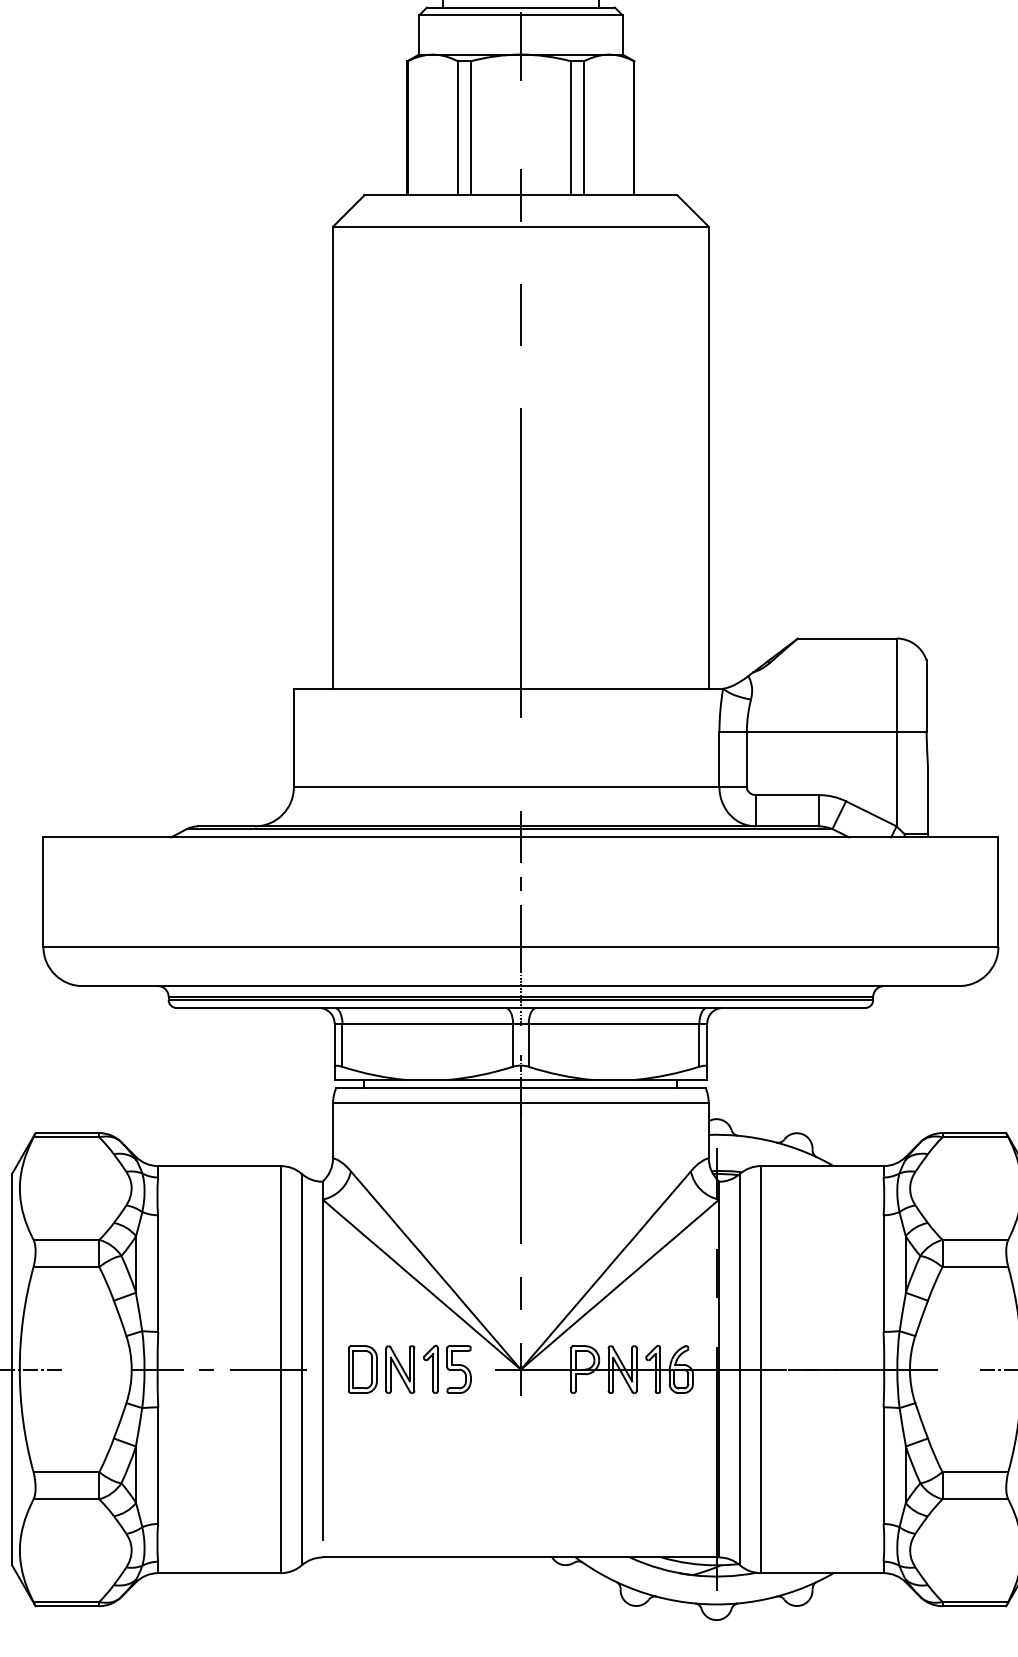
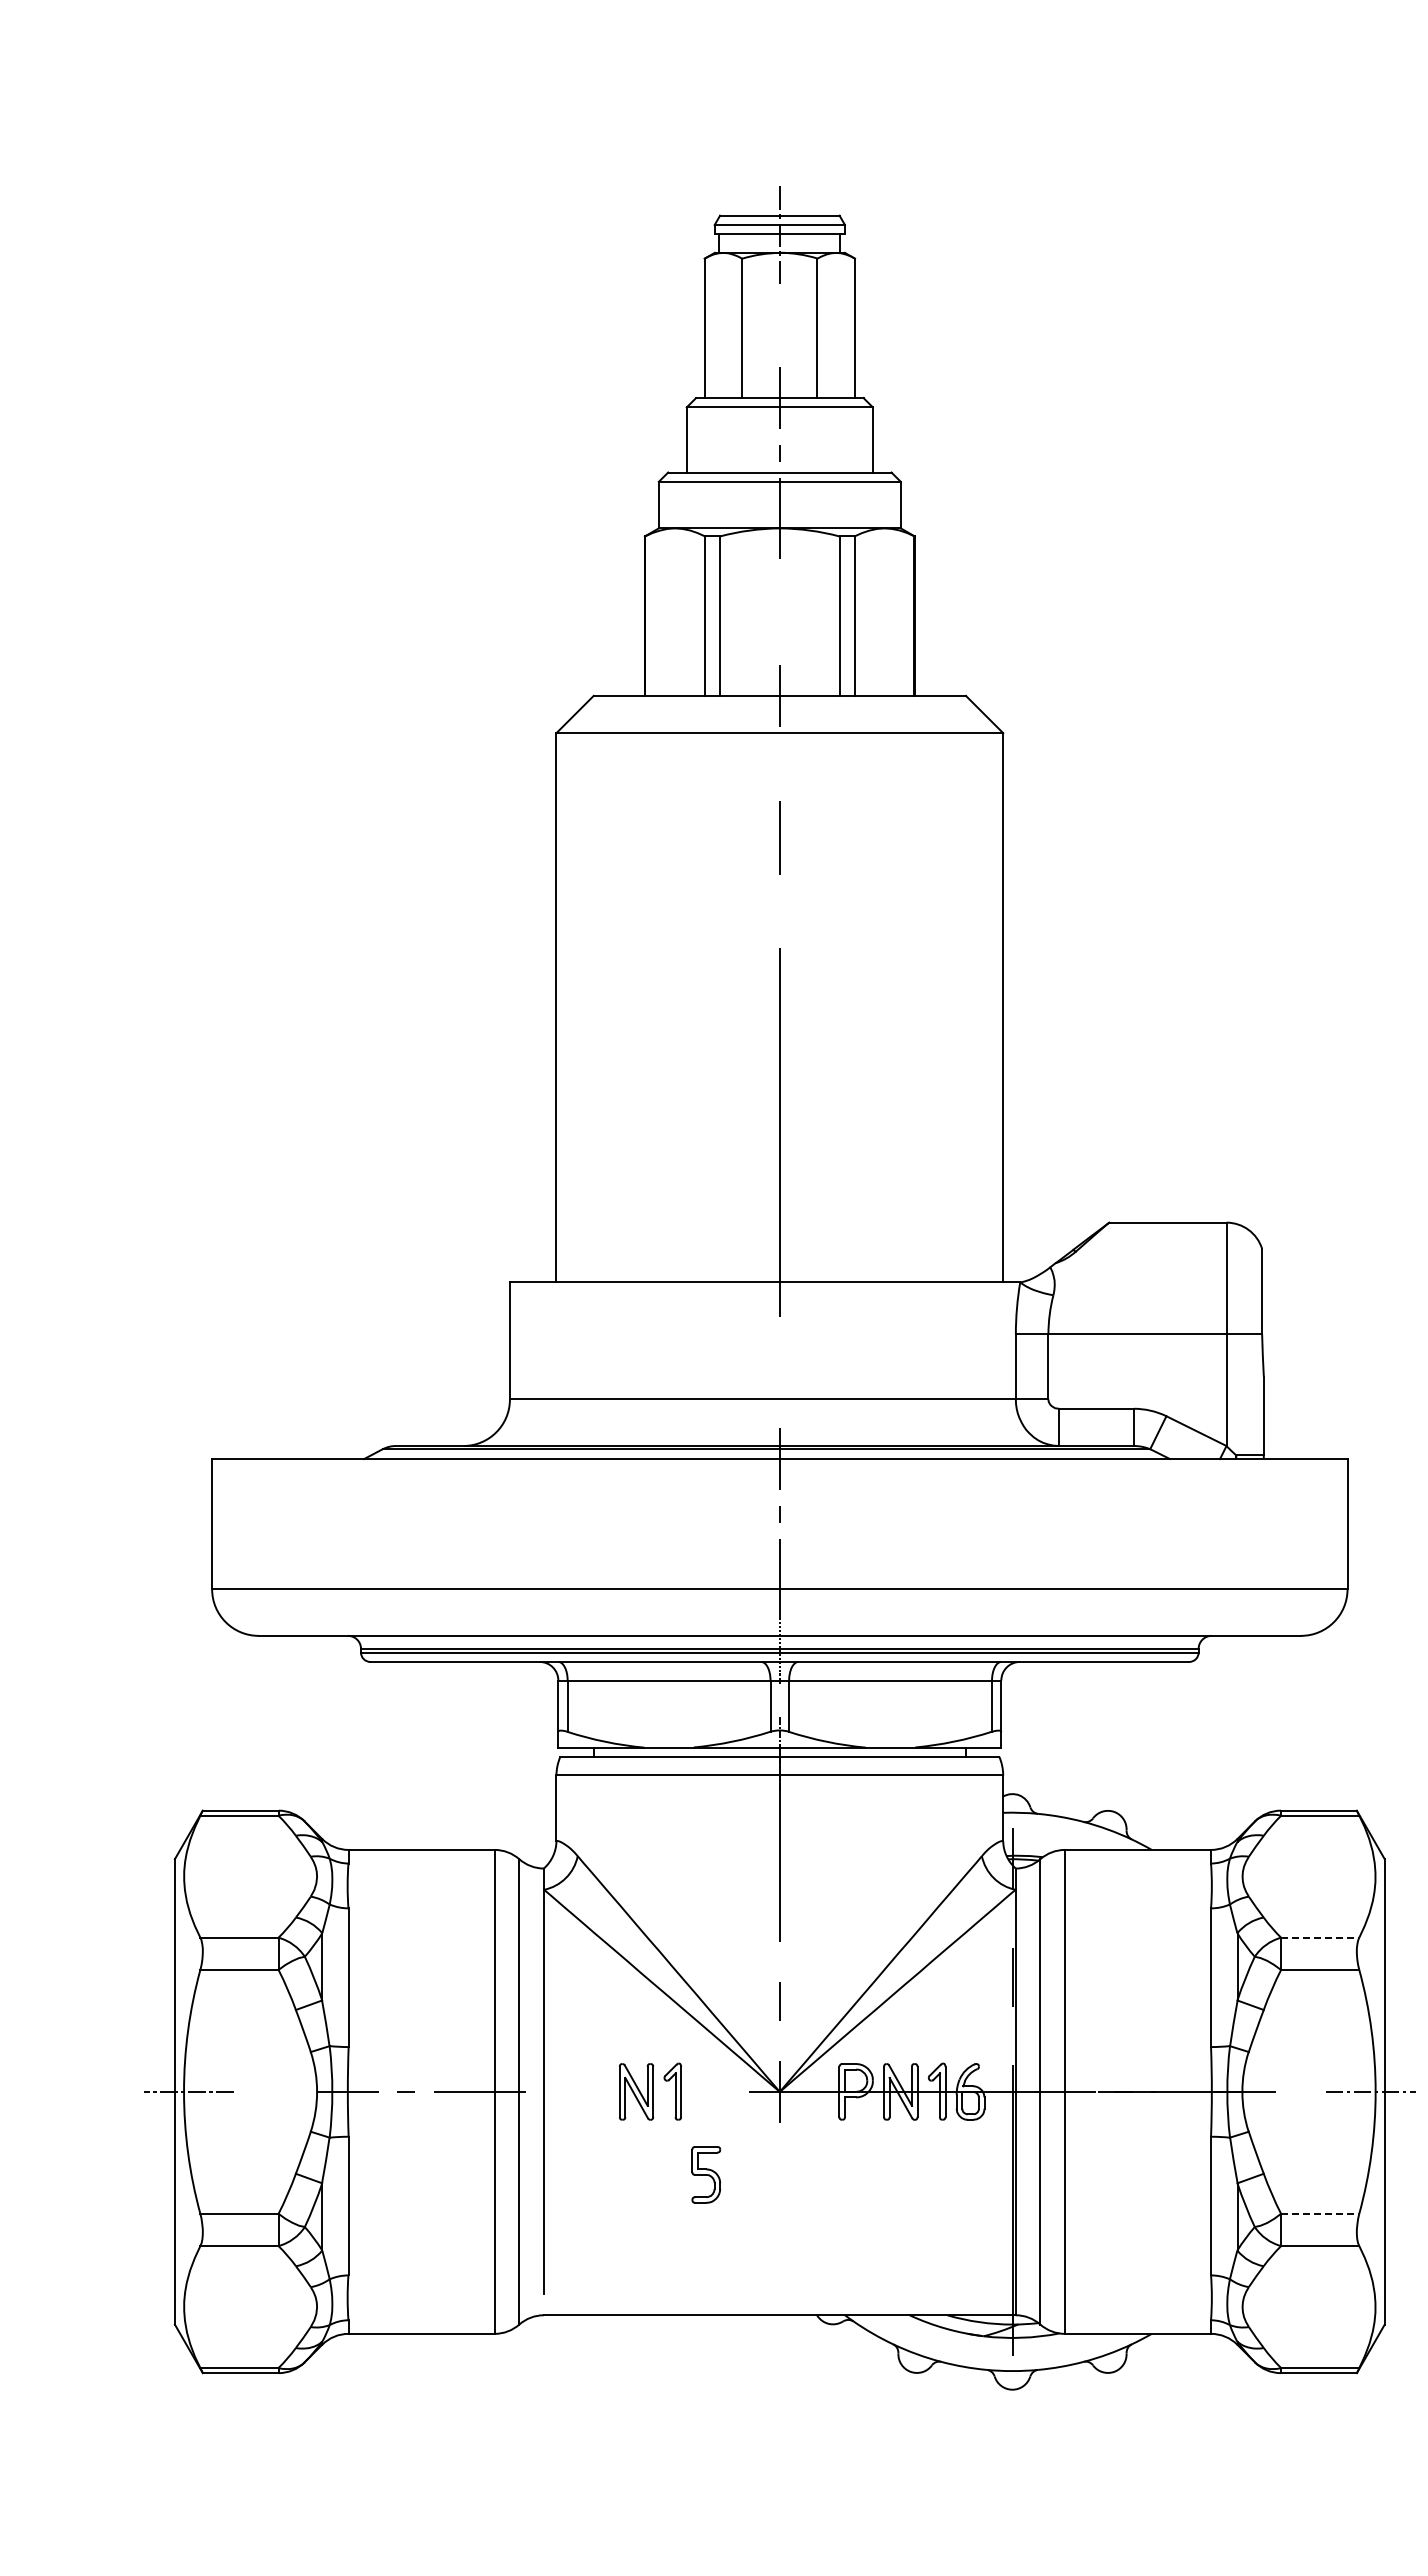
line: (975, 1239) -> (1320, 1937), solid -> dashed
part: (362, 1369) -> (591, 2091), removed
part: (459, 1369) -> (706, 2174), moved
line: (975, 1471) -> (1320, 2213), solid -> dashed

